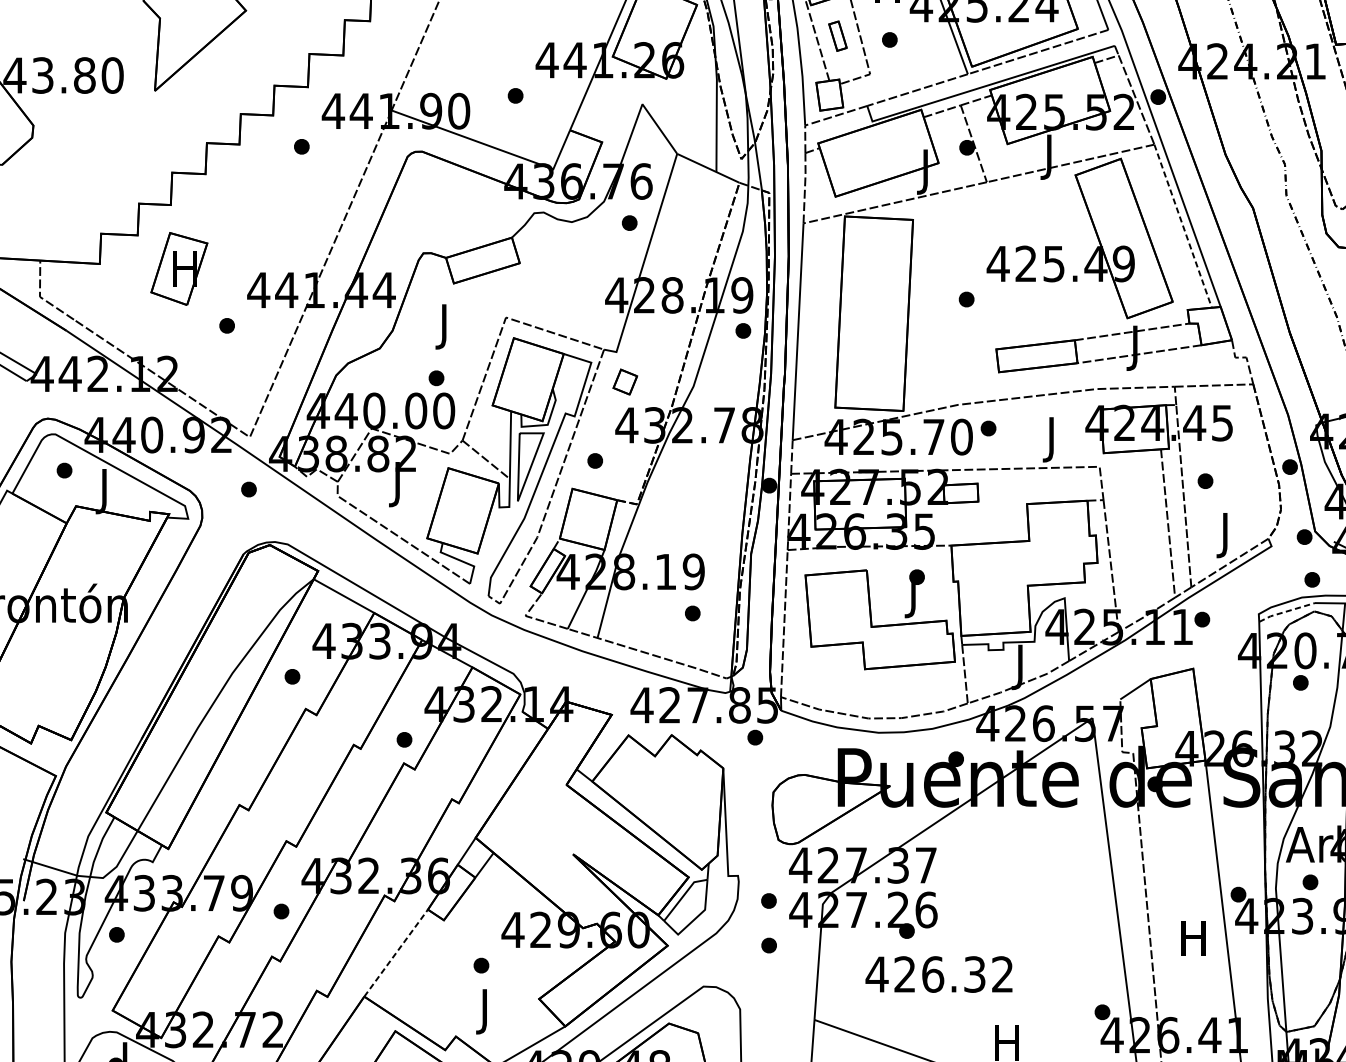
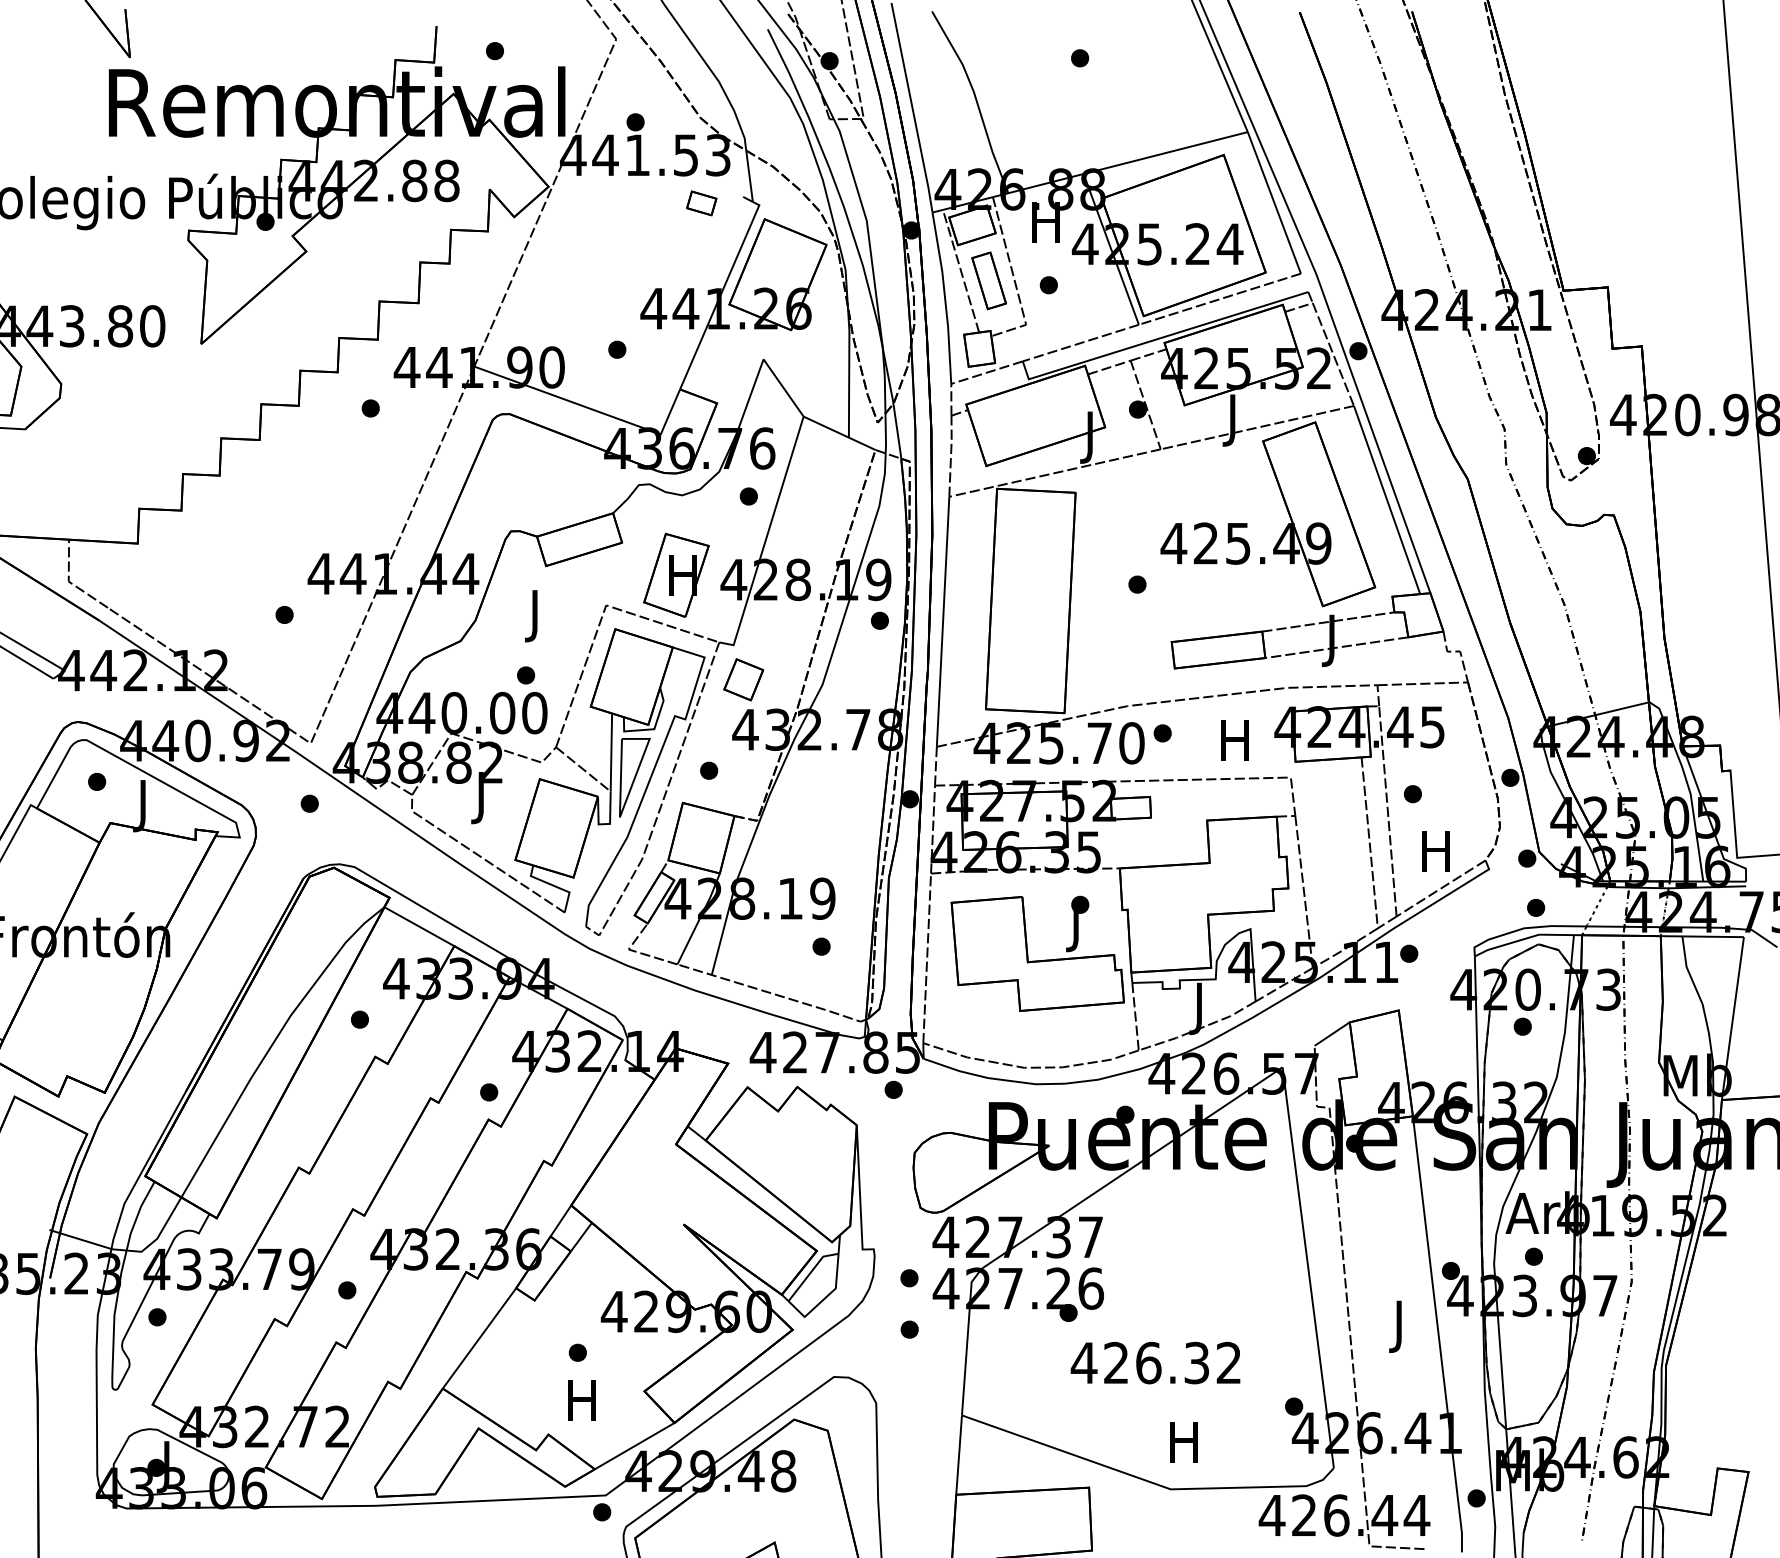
part: (837, 35) -> (988, 280), size x1.67
line: (1183, 226) -> (1387, 500), dashed -> solid
part: (179, 268) -> (676, 574), moved
part: (625, 381) -> (743, 679), size x1.43
text: (1050, 439) -> (1234, 746), J -> H
text: (1225, 535) -> (1435, 856), J -> H
line: (1285, 611) -> (1505, 944), dashed -> solid
text: (1193, 942) -> (1398, 1326), H -> J
line: (396, 953) -> (479, 1338), dashed -> solid
text: (938, 974) -> (1155, 1362), moved
text: (484, 1012) -> (581, 1406), J -> H

